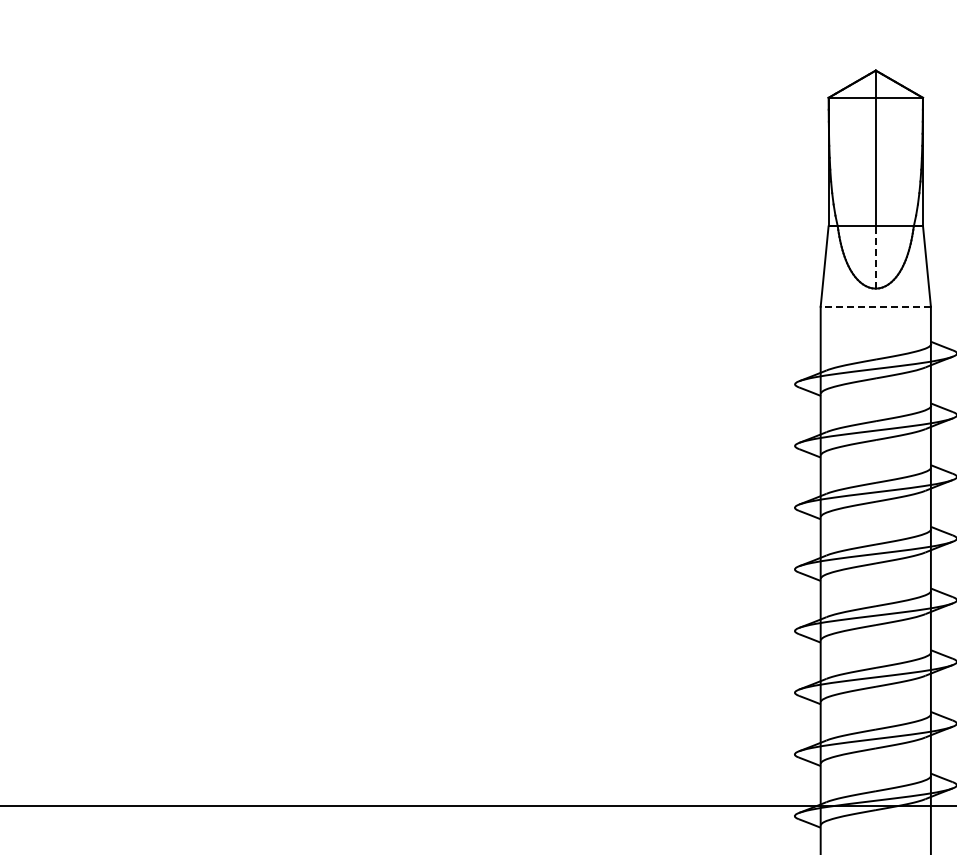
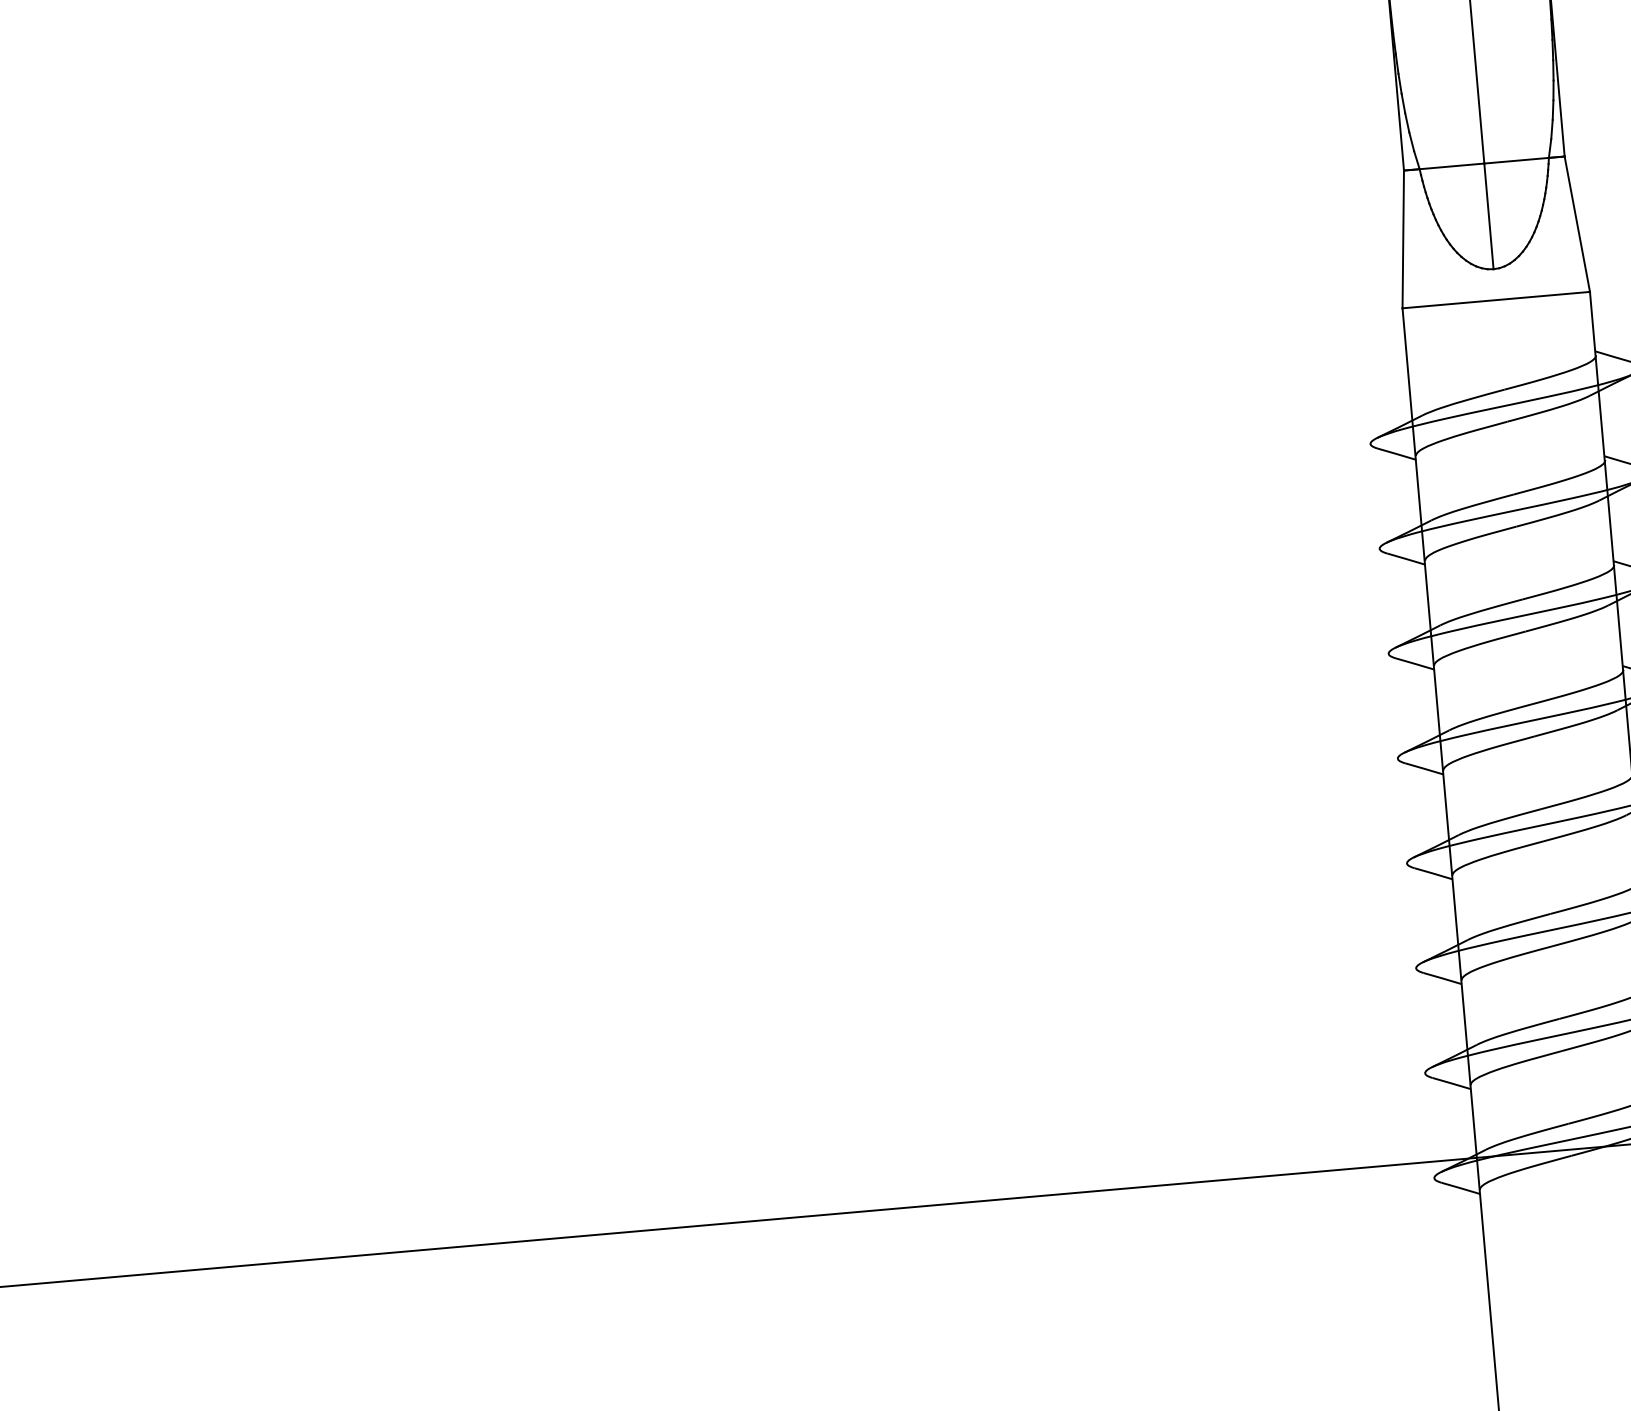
line: (875, 257) -> (1488, 216), dashed -> solid
line: (875, 306) -> (1495, 299), dashed -> solid

